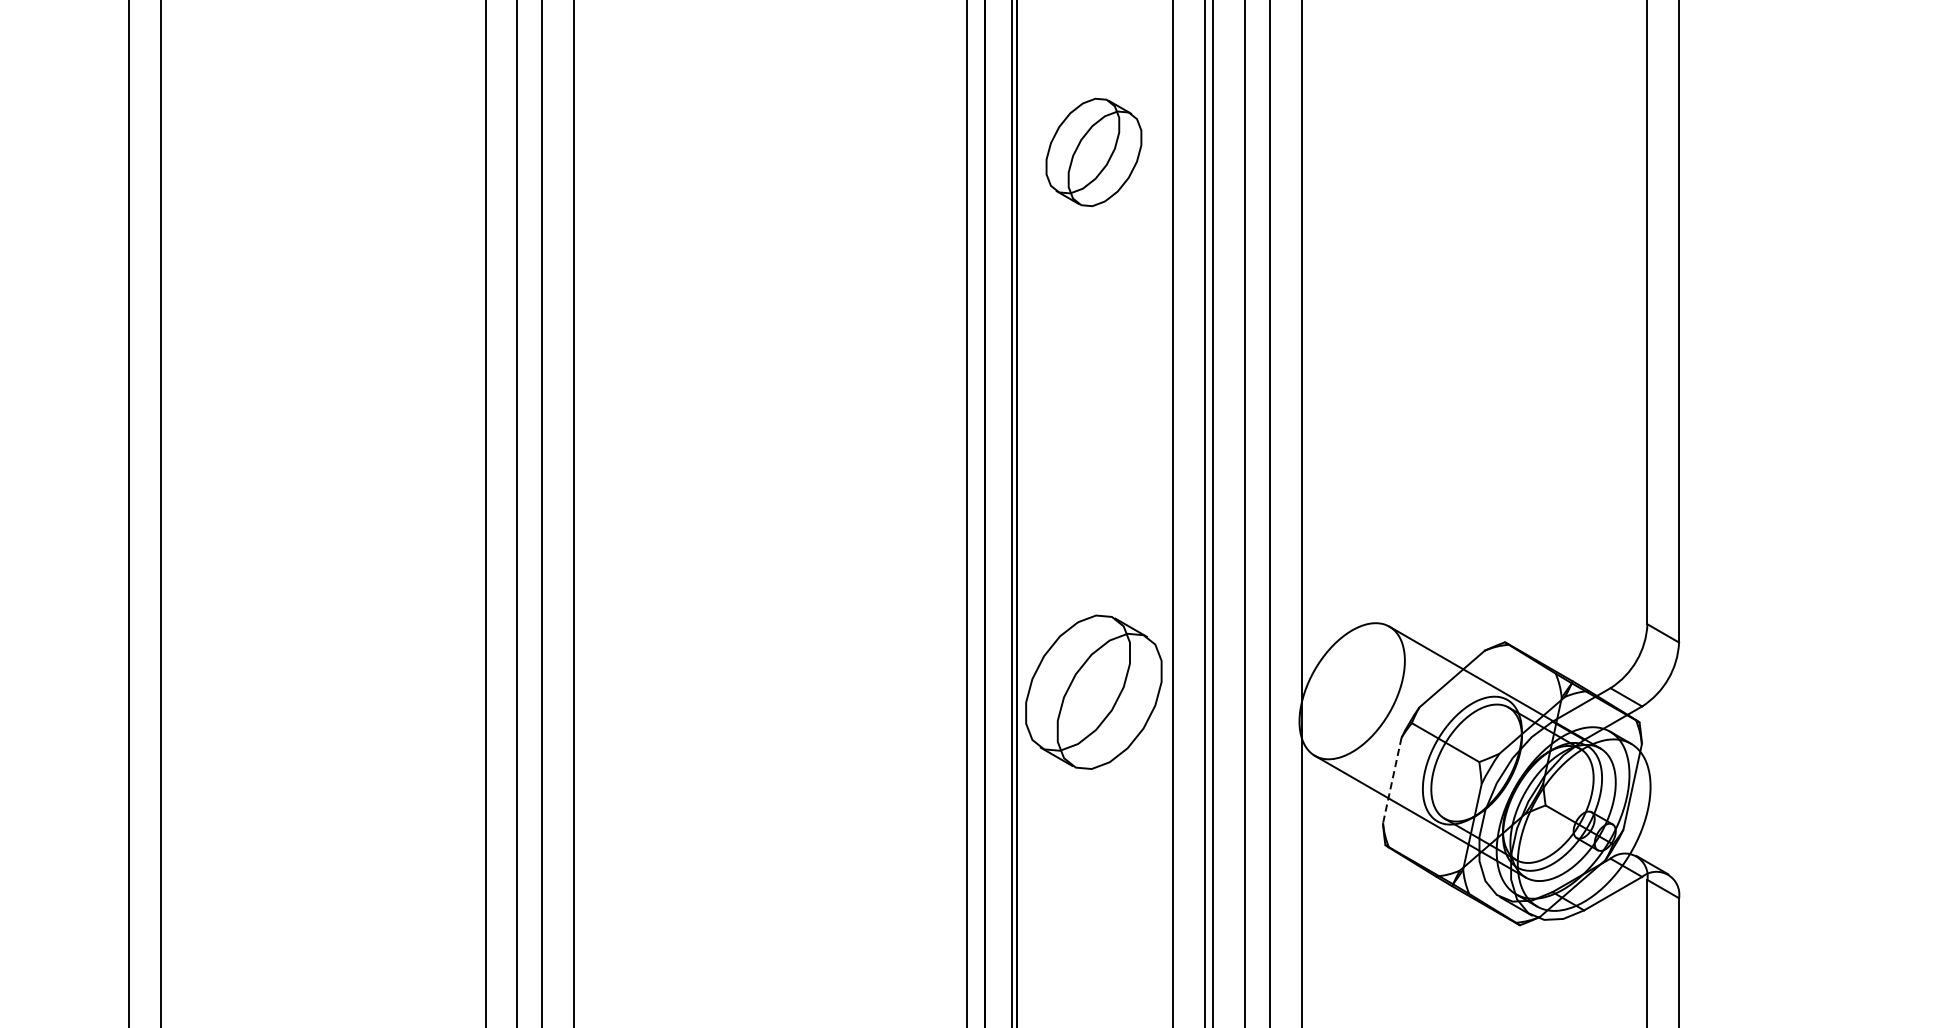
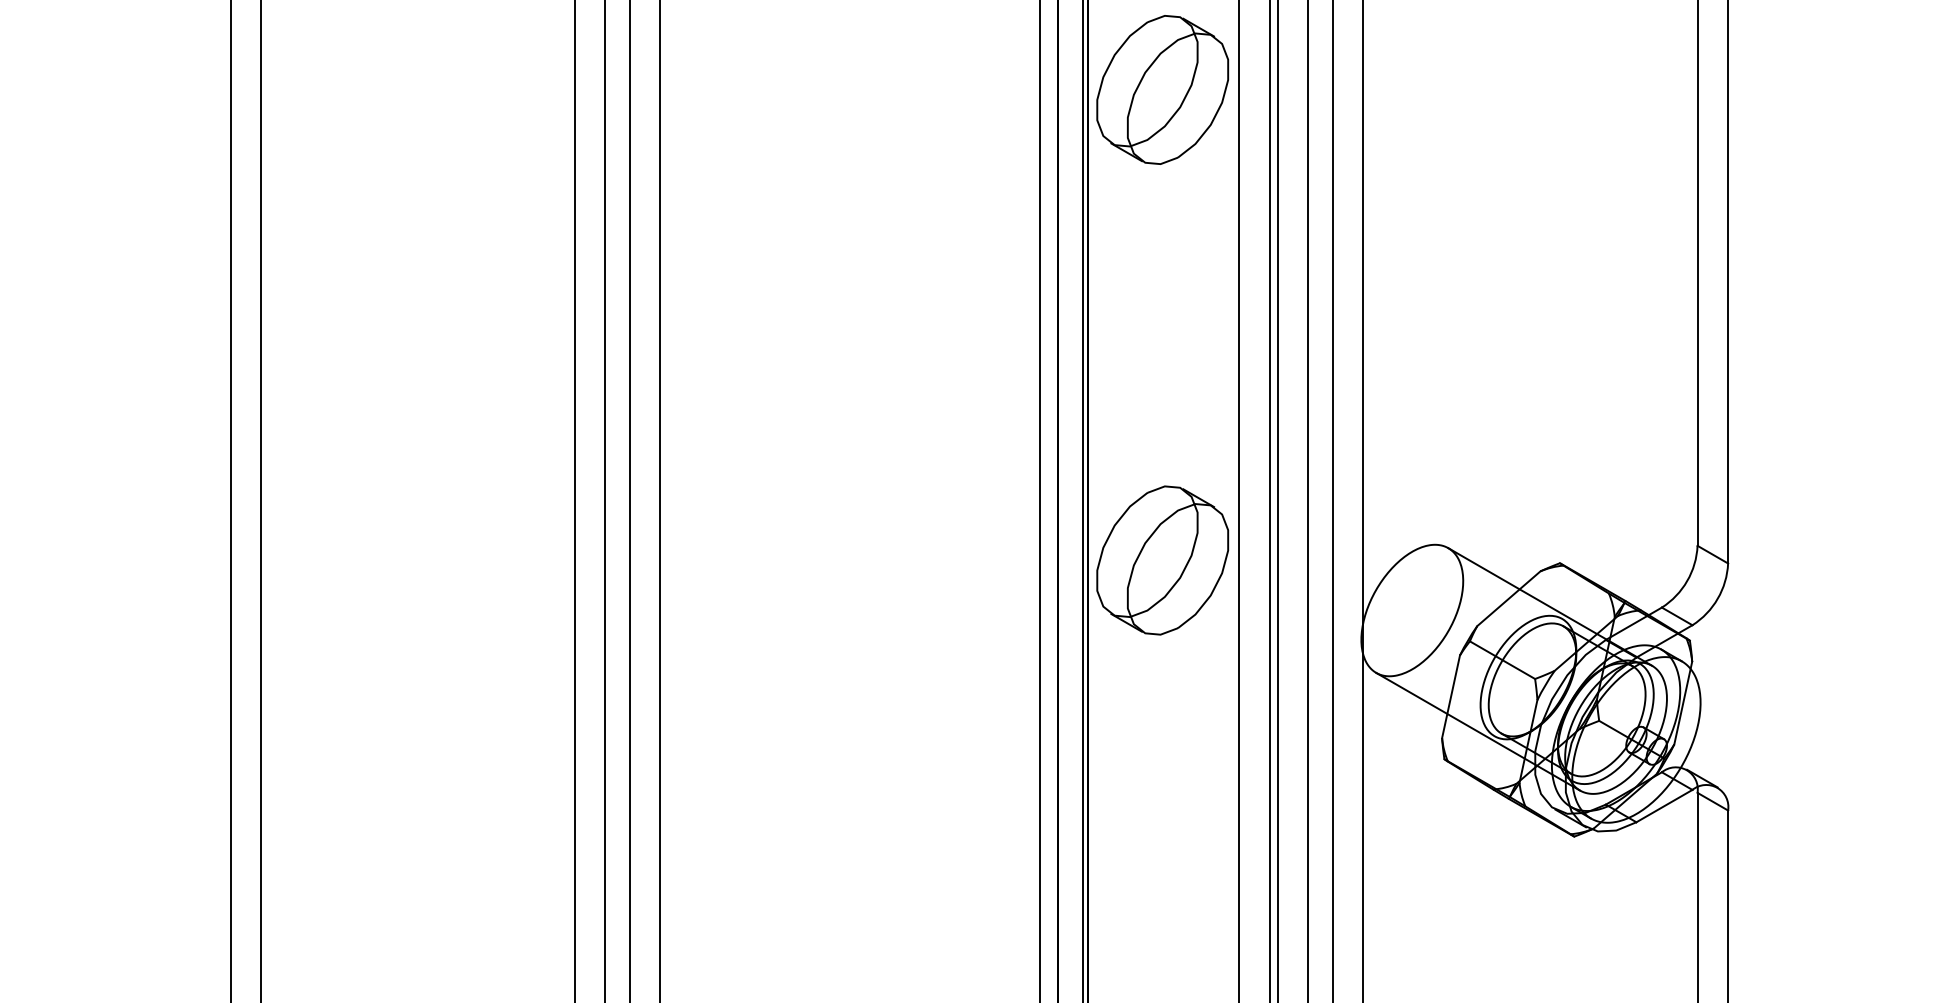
part: (1093, 151) -> (1162, 89), size x1.43
part: (1093, 692) -> (1162, 560), moved
line: (1391, 781) -> (1450, 697), dashed -> solid

